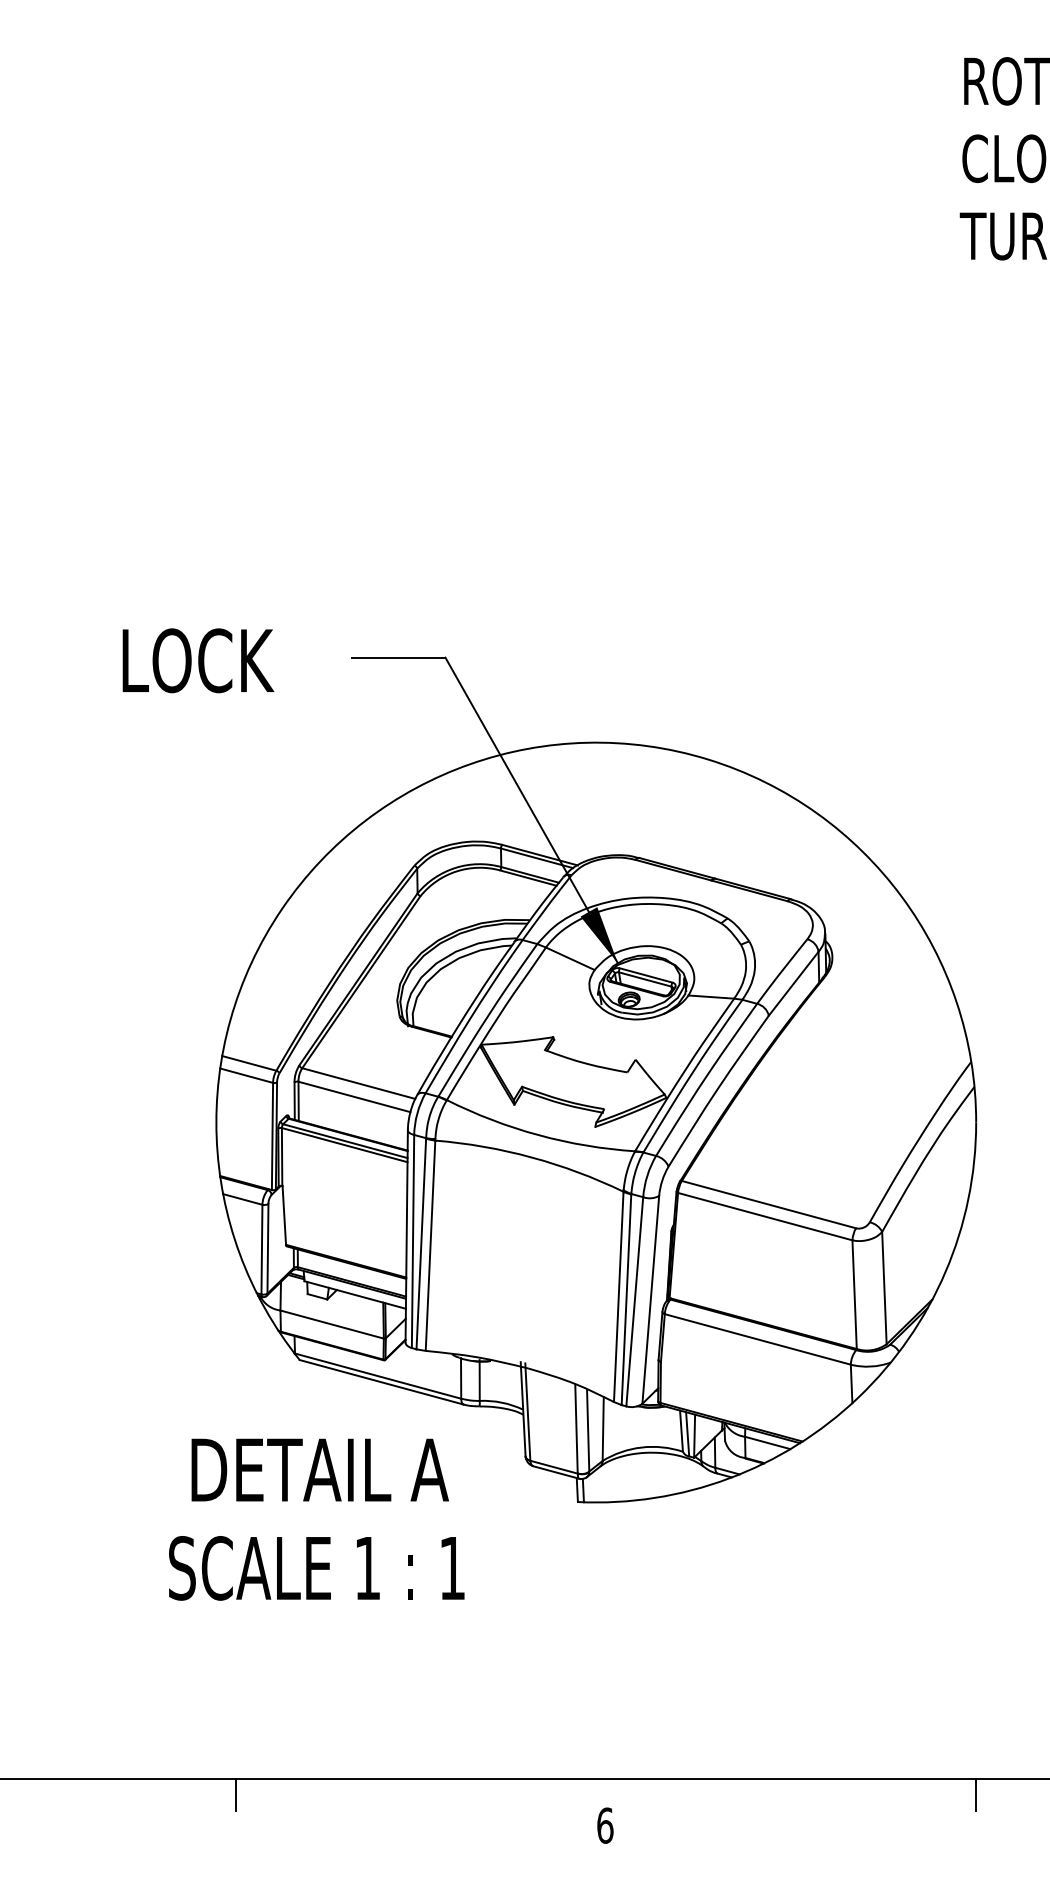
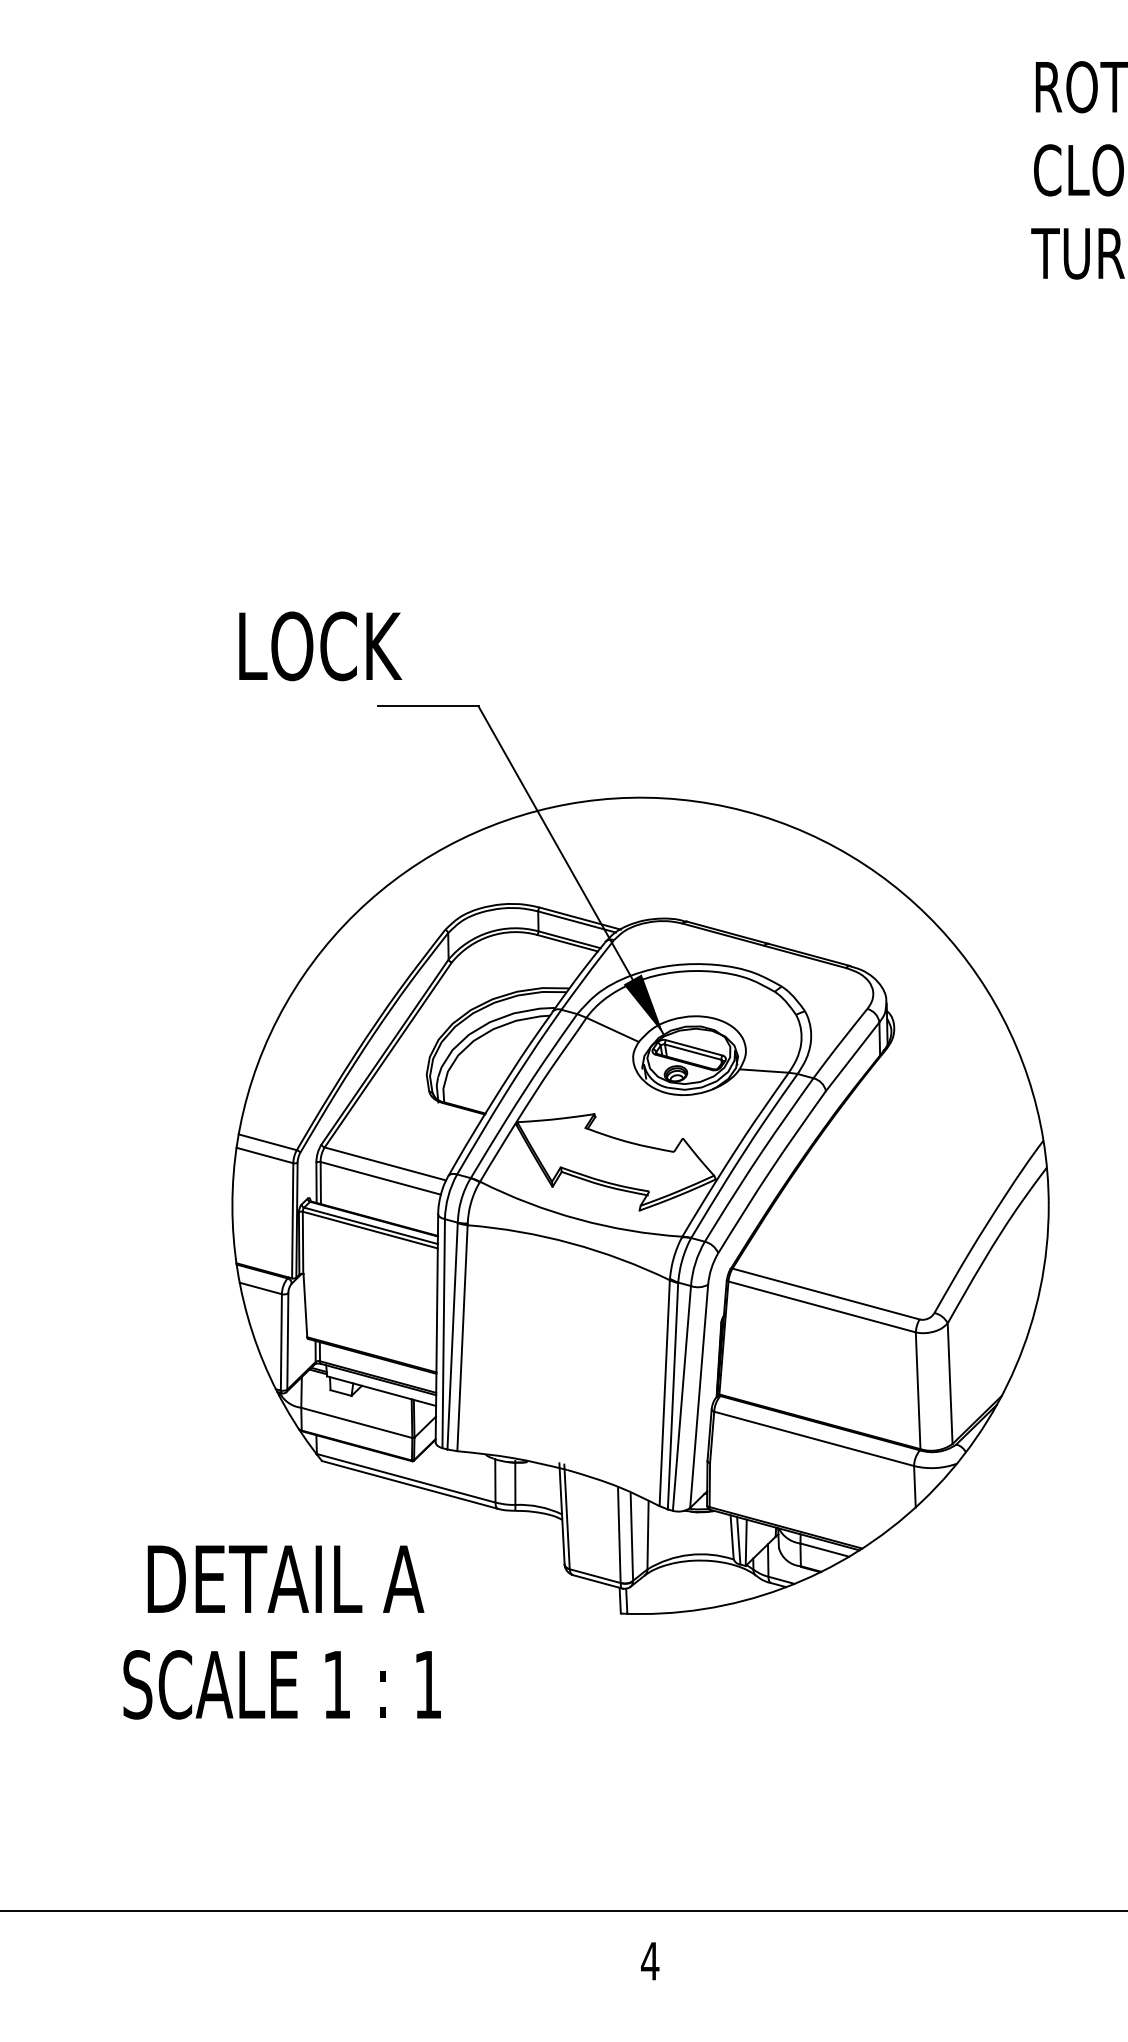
text: (198, 660) -> (320, 646), moved
text: (316, 1519) -> (281, 1632), moved
line: (236, 1794) -> (254, 1927), removed
line: (975, 1794) -> (1048, 1927), removed
text: (604, 1825) -> (649, 1961), 6 -> 4

